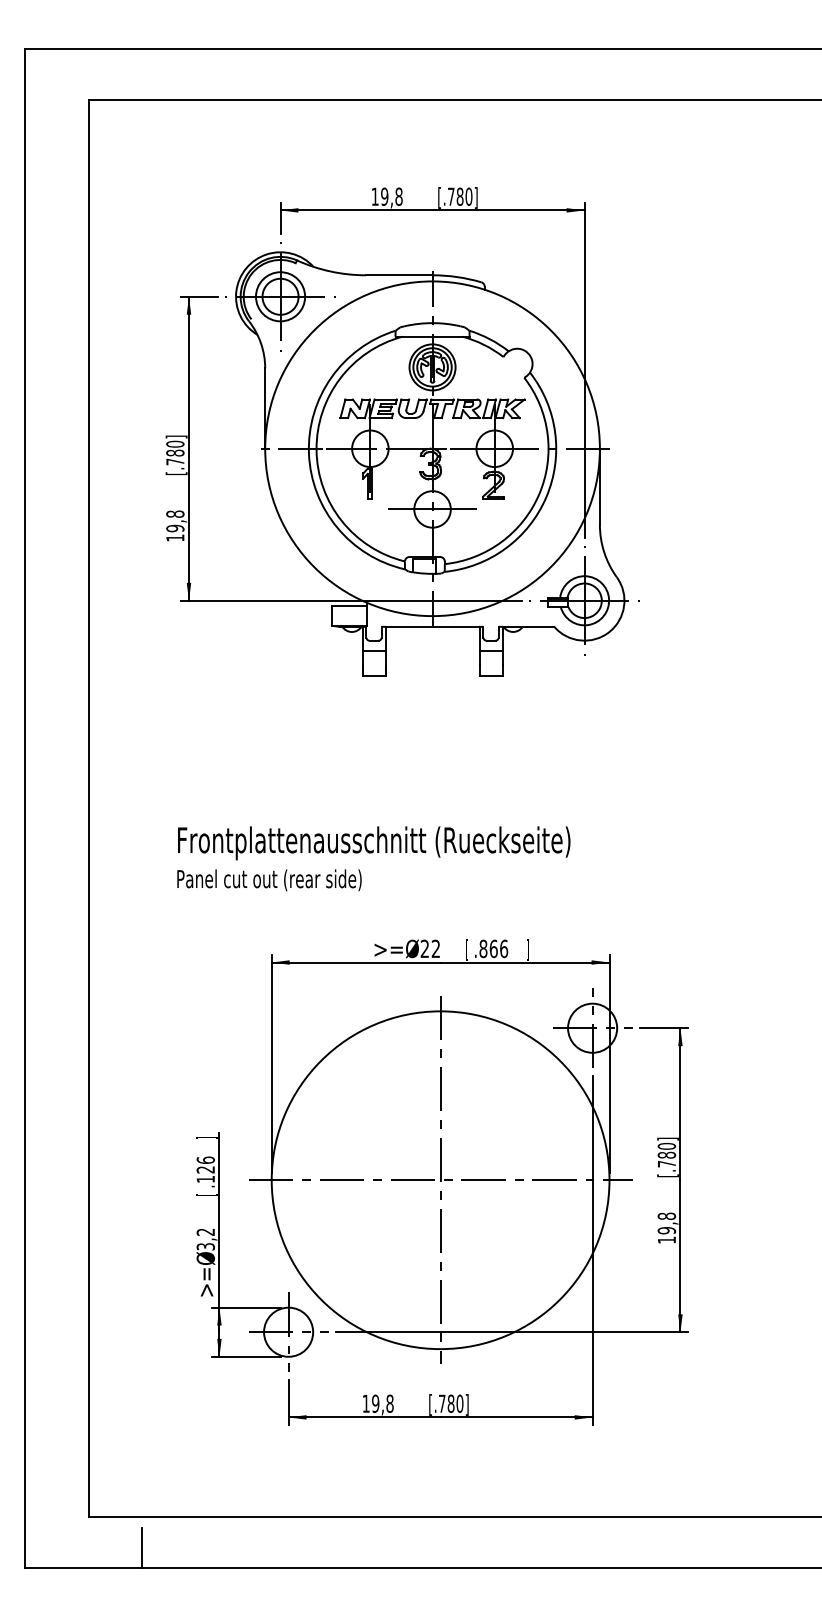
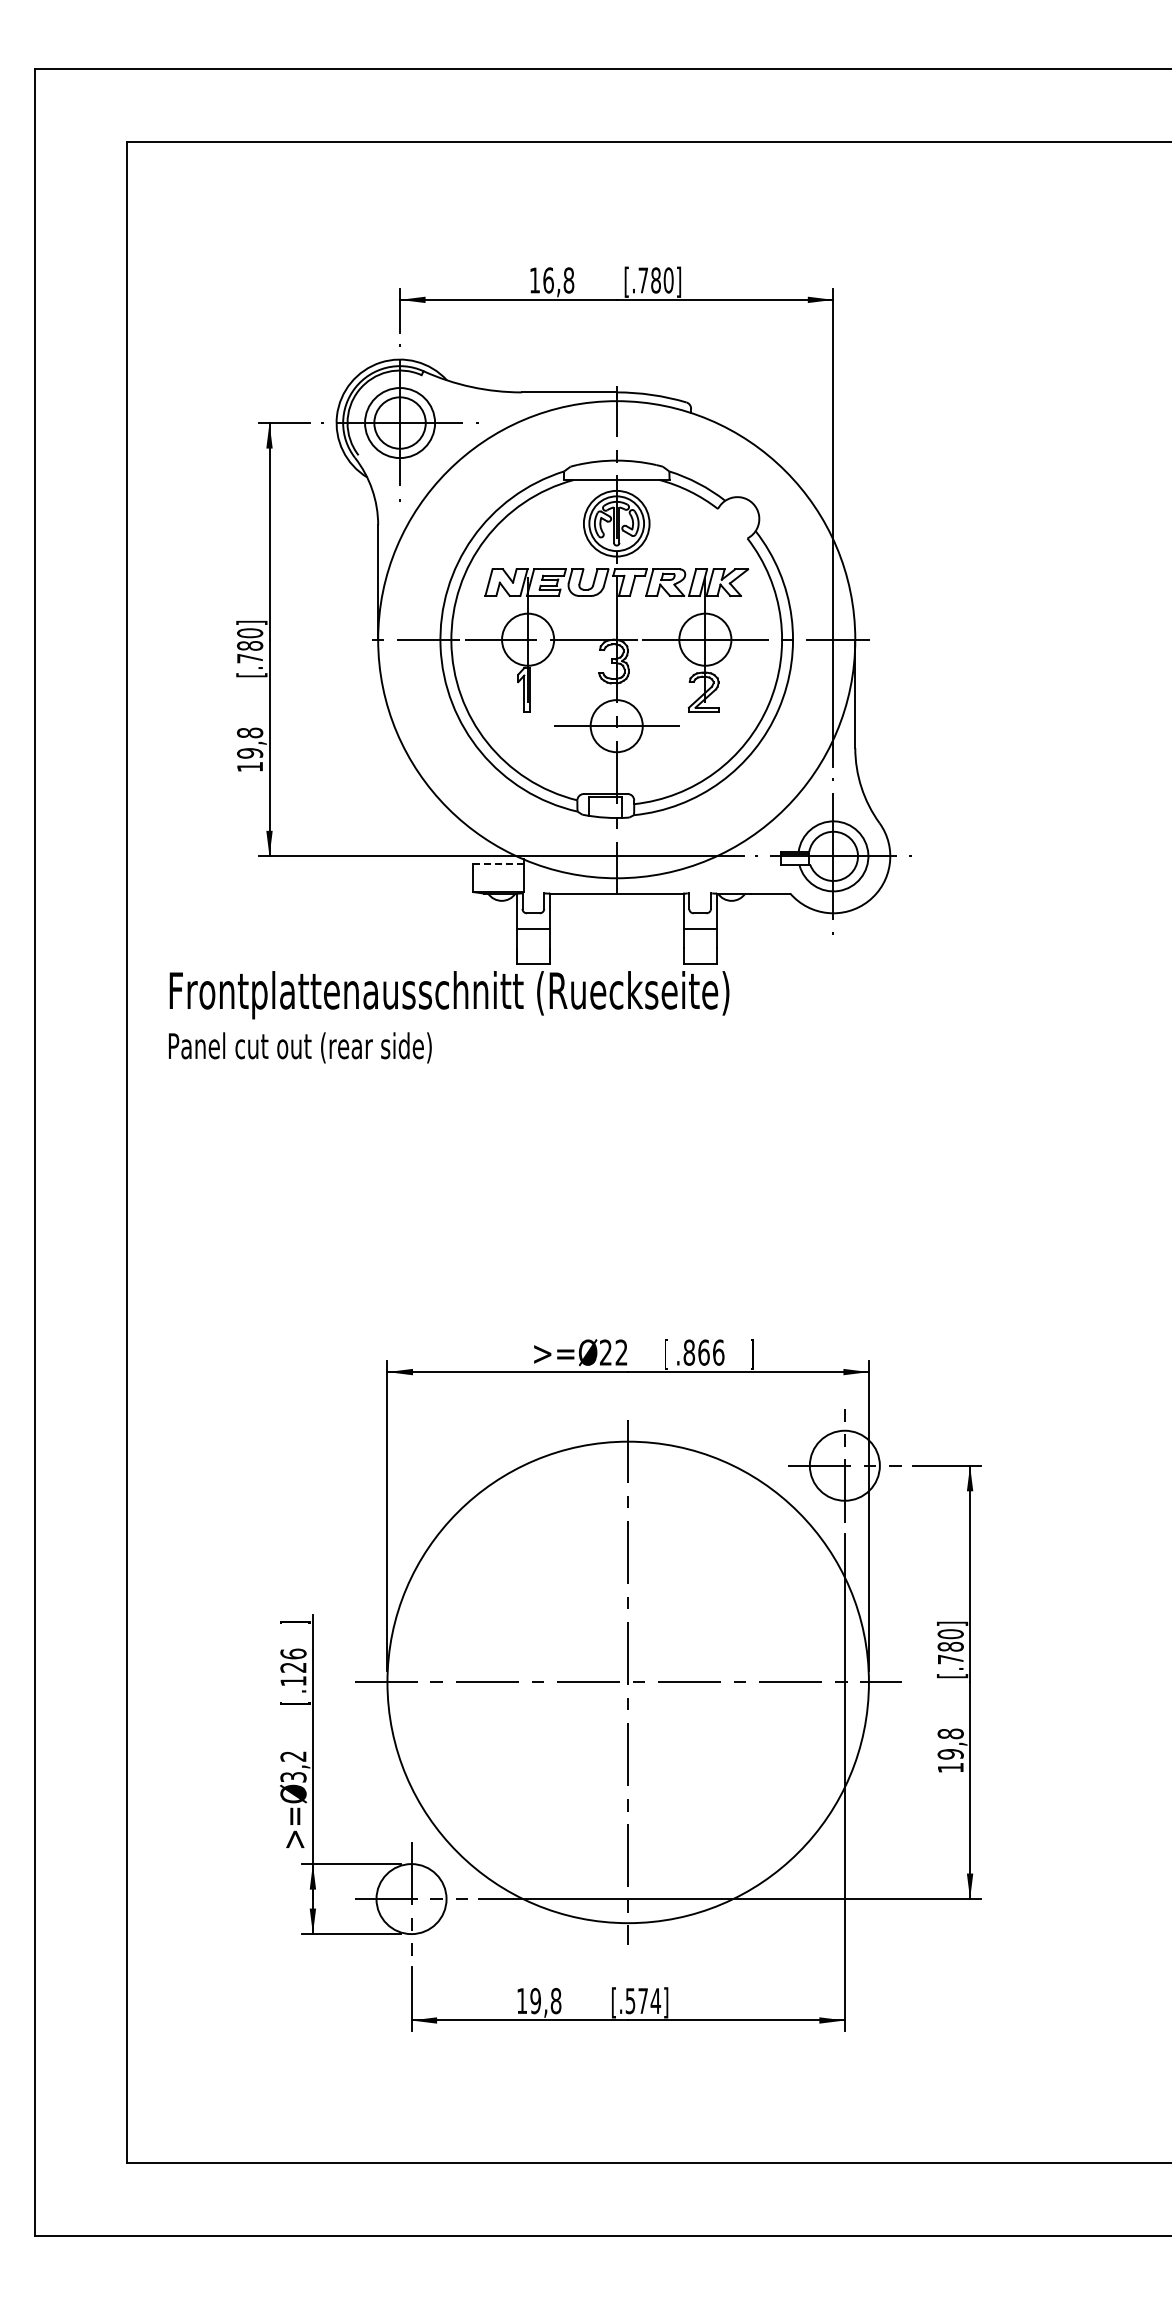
text: (384, 196) -> (548, 280), 19,8 -> 16,8
line: (349, 606) -> (498, 864), solid -> dashed
text: (374, 859) -> (449, 1017), moved
text: (451, 1403) -> (643, 2000), [.780] -> [.574]
line: (142, 1547) -> (203, 2206), removed

